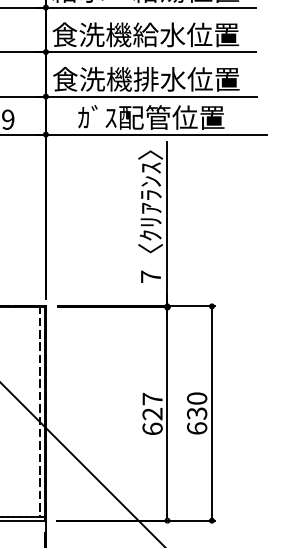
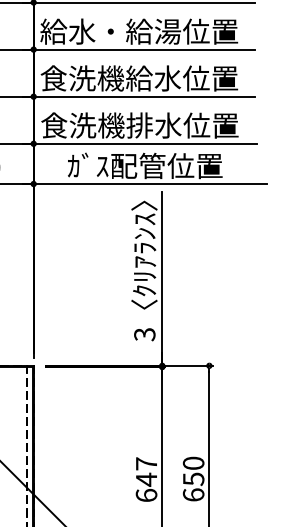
text: (150, 276) -> (144, 334), 7 -> 3
text: (152, 413) -> (146, 479), 627 -> 647
text: (196, 413) -> (193, 479), 630 -> 650

